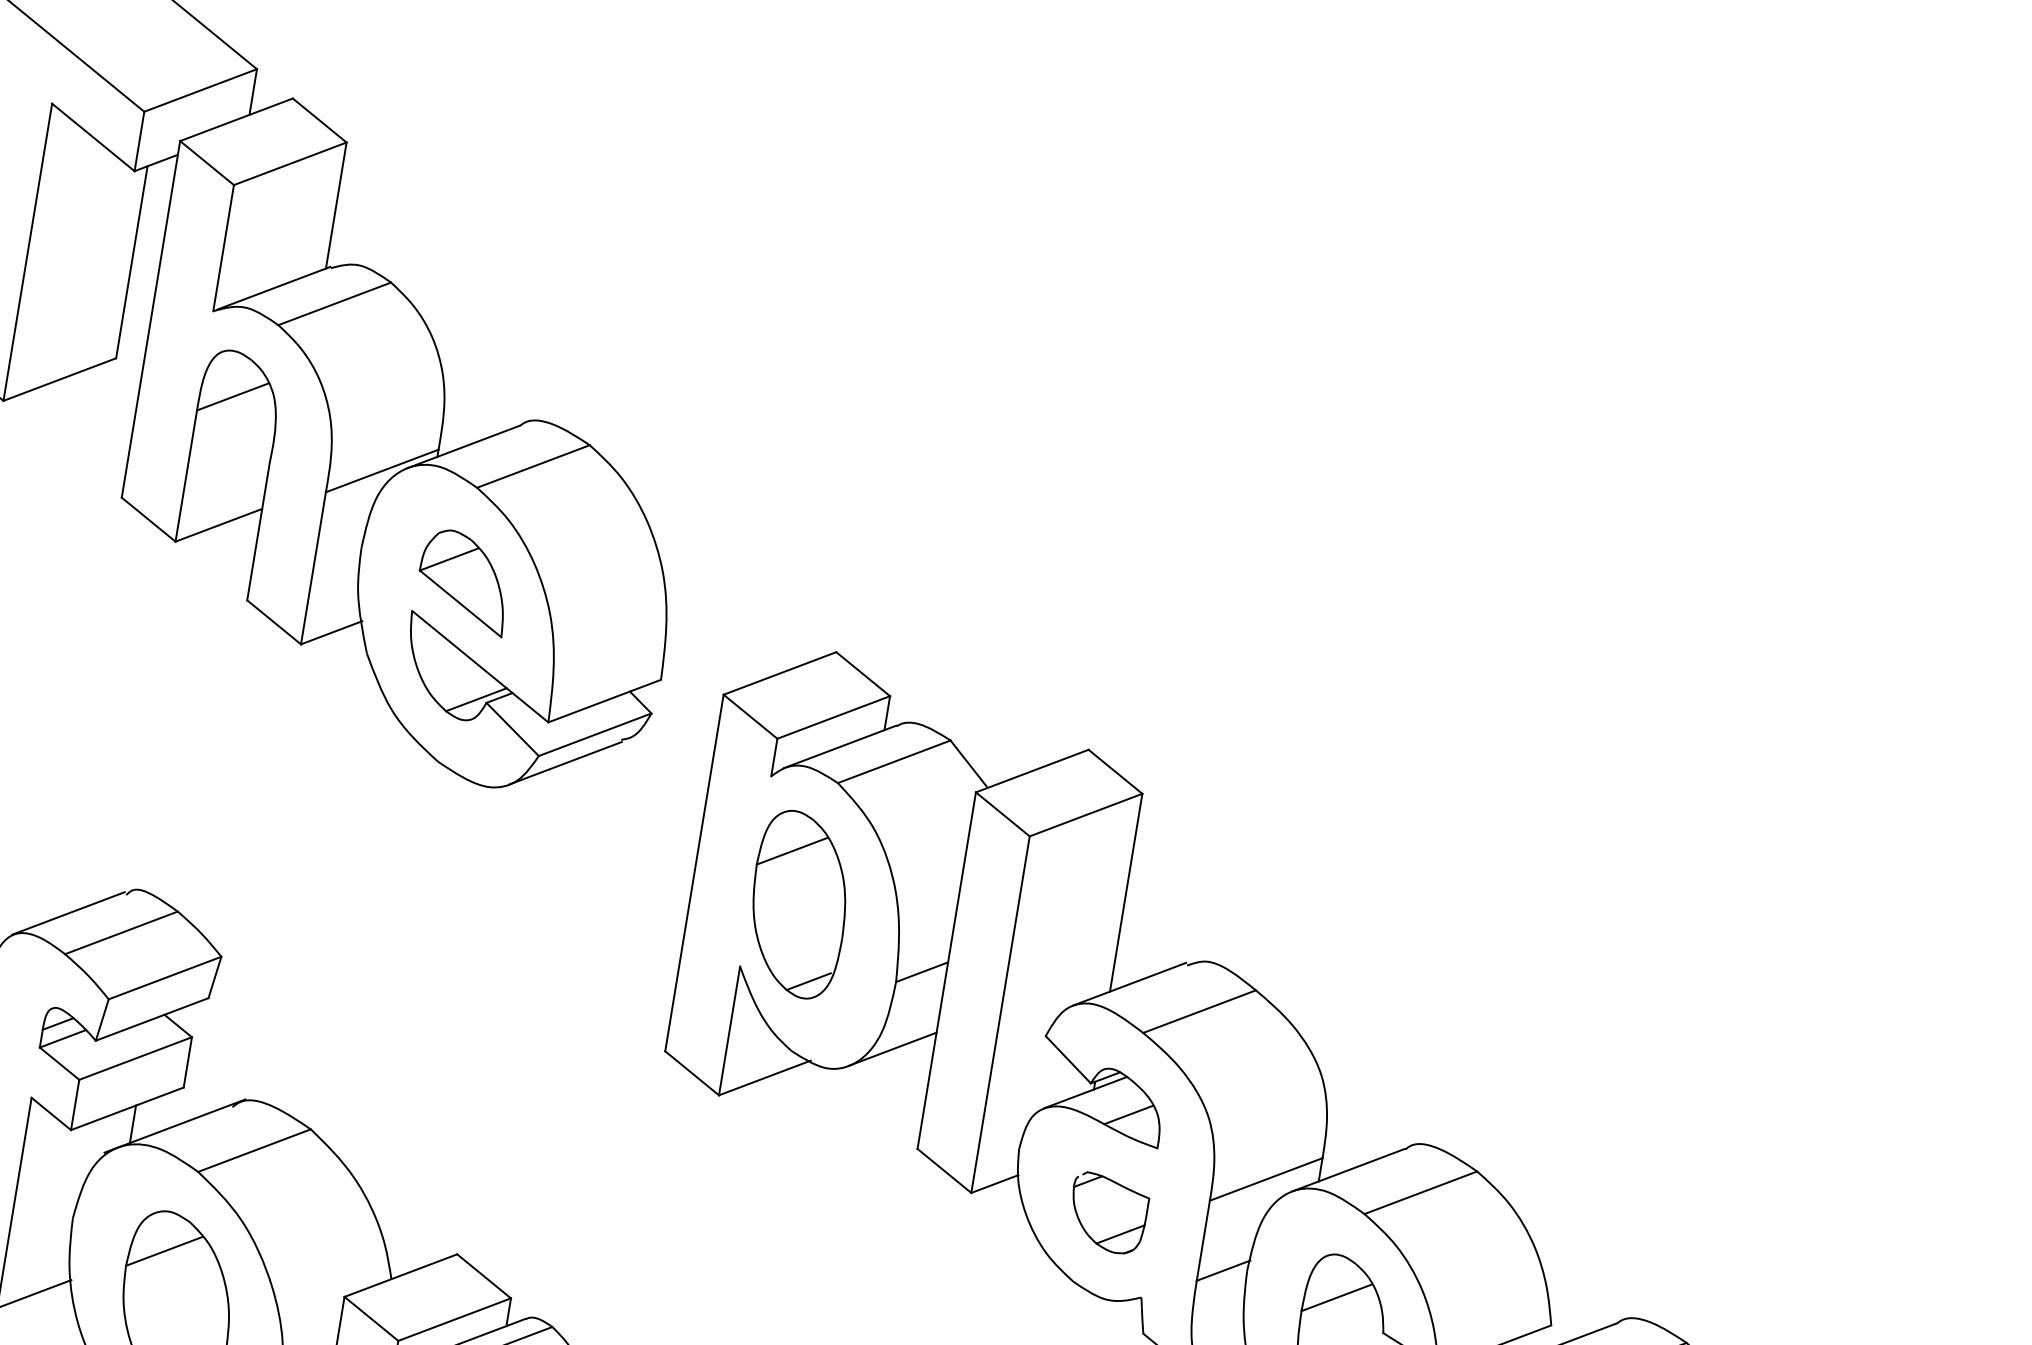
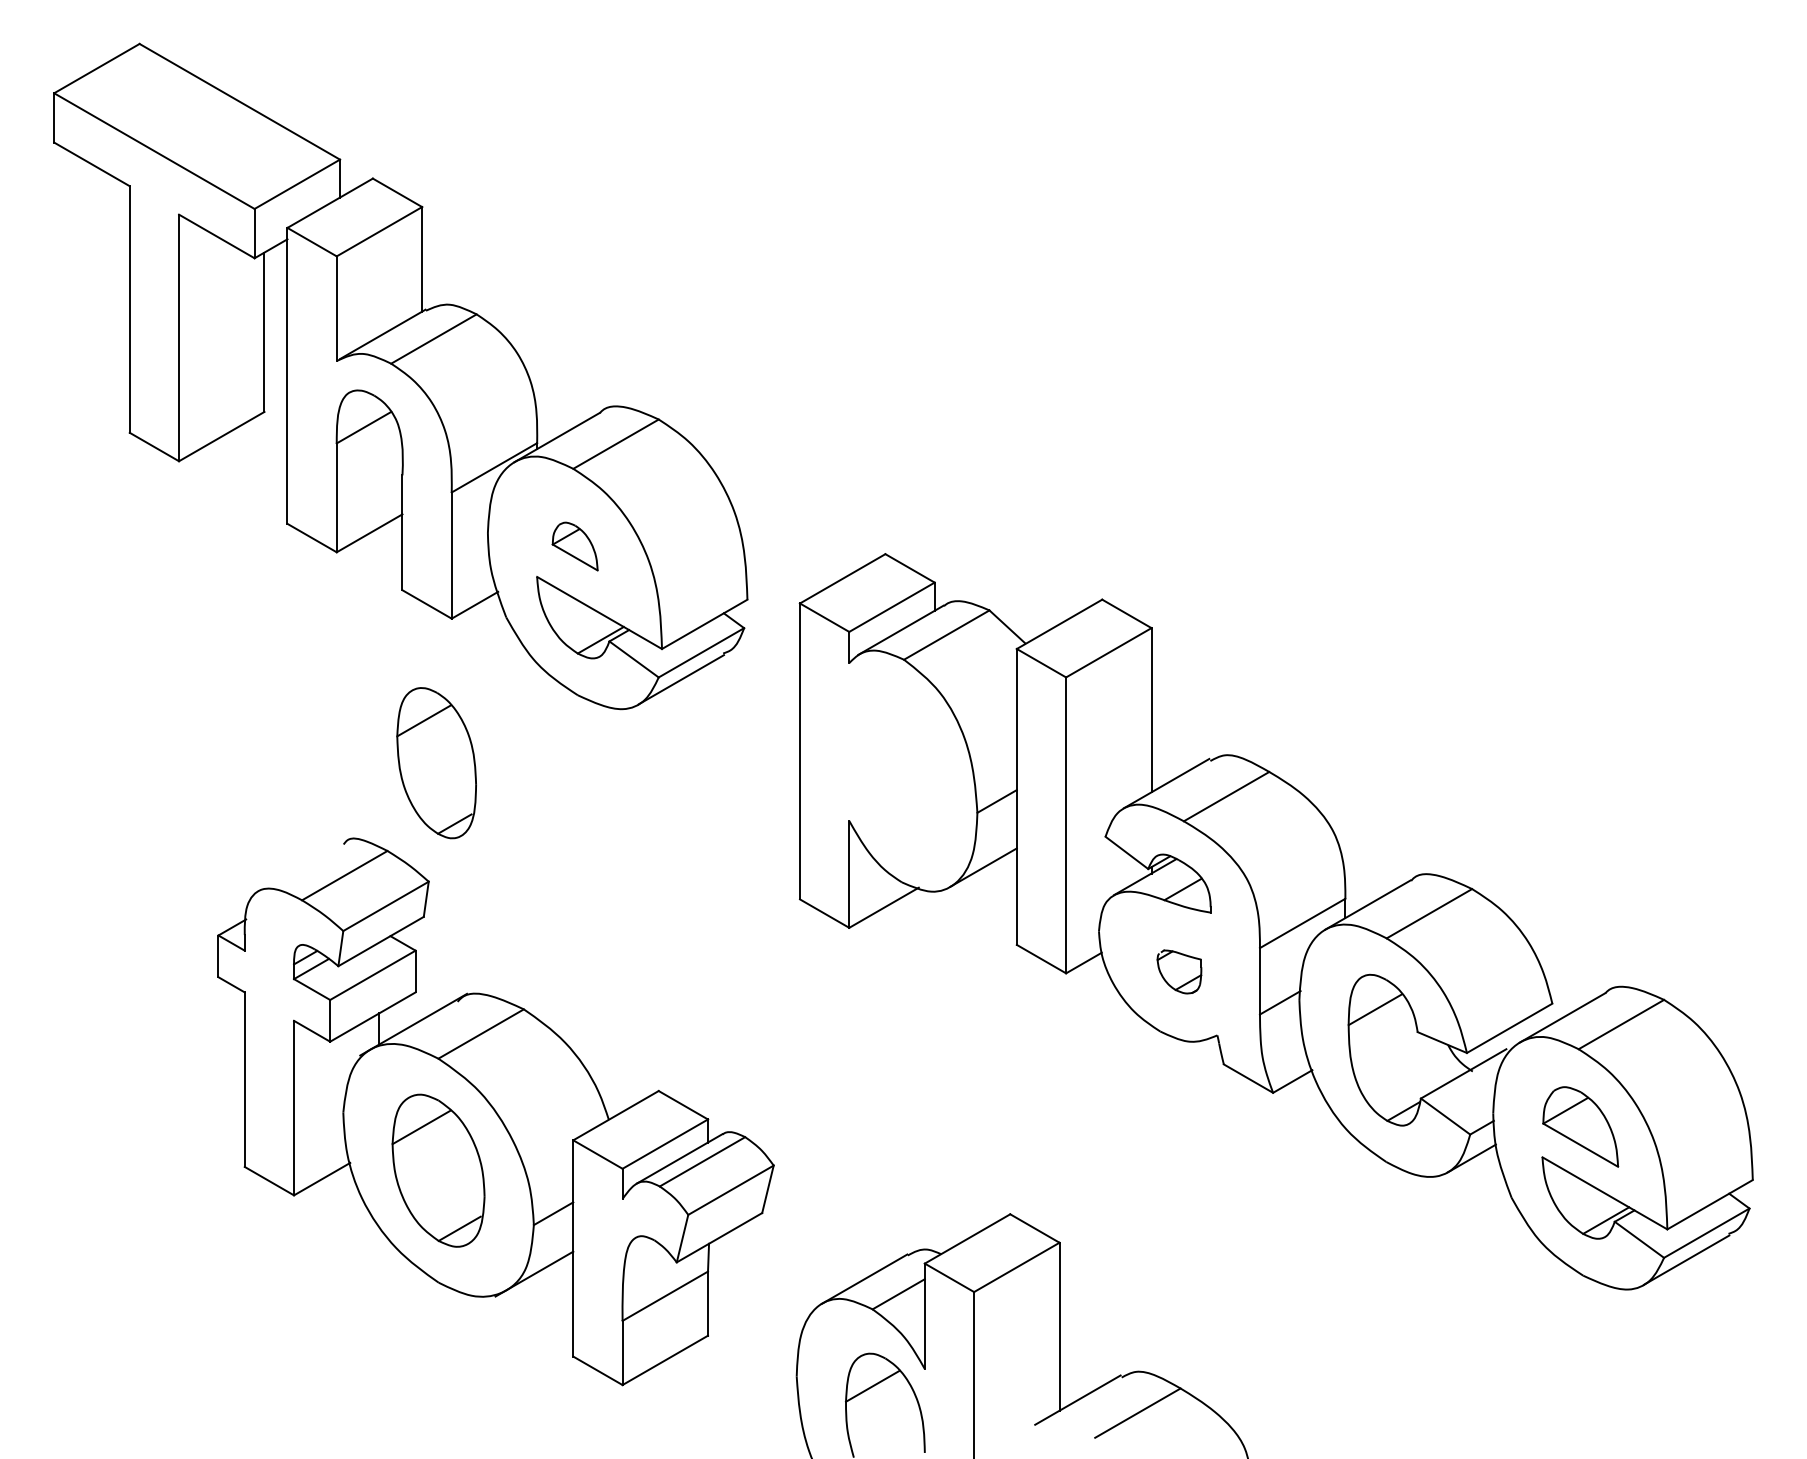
part: (463, 581) -> (574, 546), size x0.6
part: (798, 905) -> (436, 763), moved
line: (68, 912) -> (299, 866), removed
part: (1108, 1213) -> (1179, 971), size x0.7

